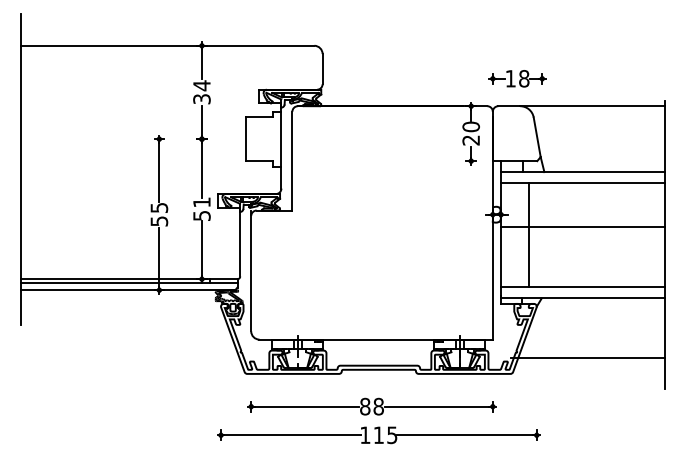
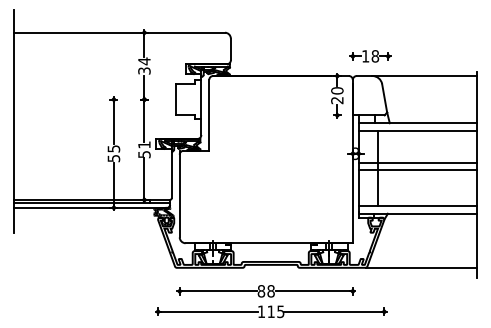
line: (583, 238) -> (417, 170), added
line: (587, 357) -> (420, 267), moved

